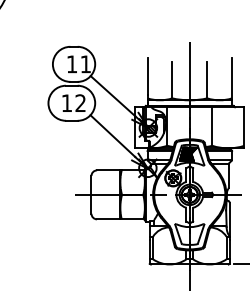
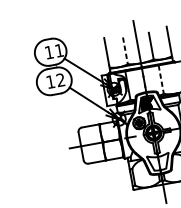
line: (172, 80) -> (125, 50), solid -> dashed
line: (212, 127) -> (161, 80), solid -> dashed

